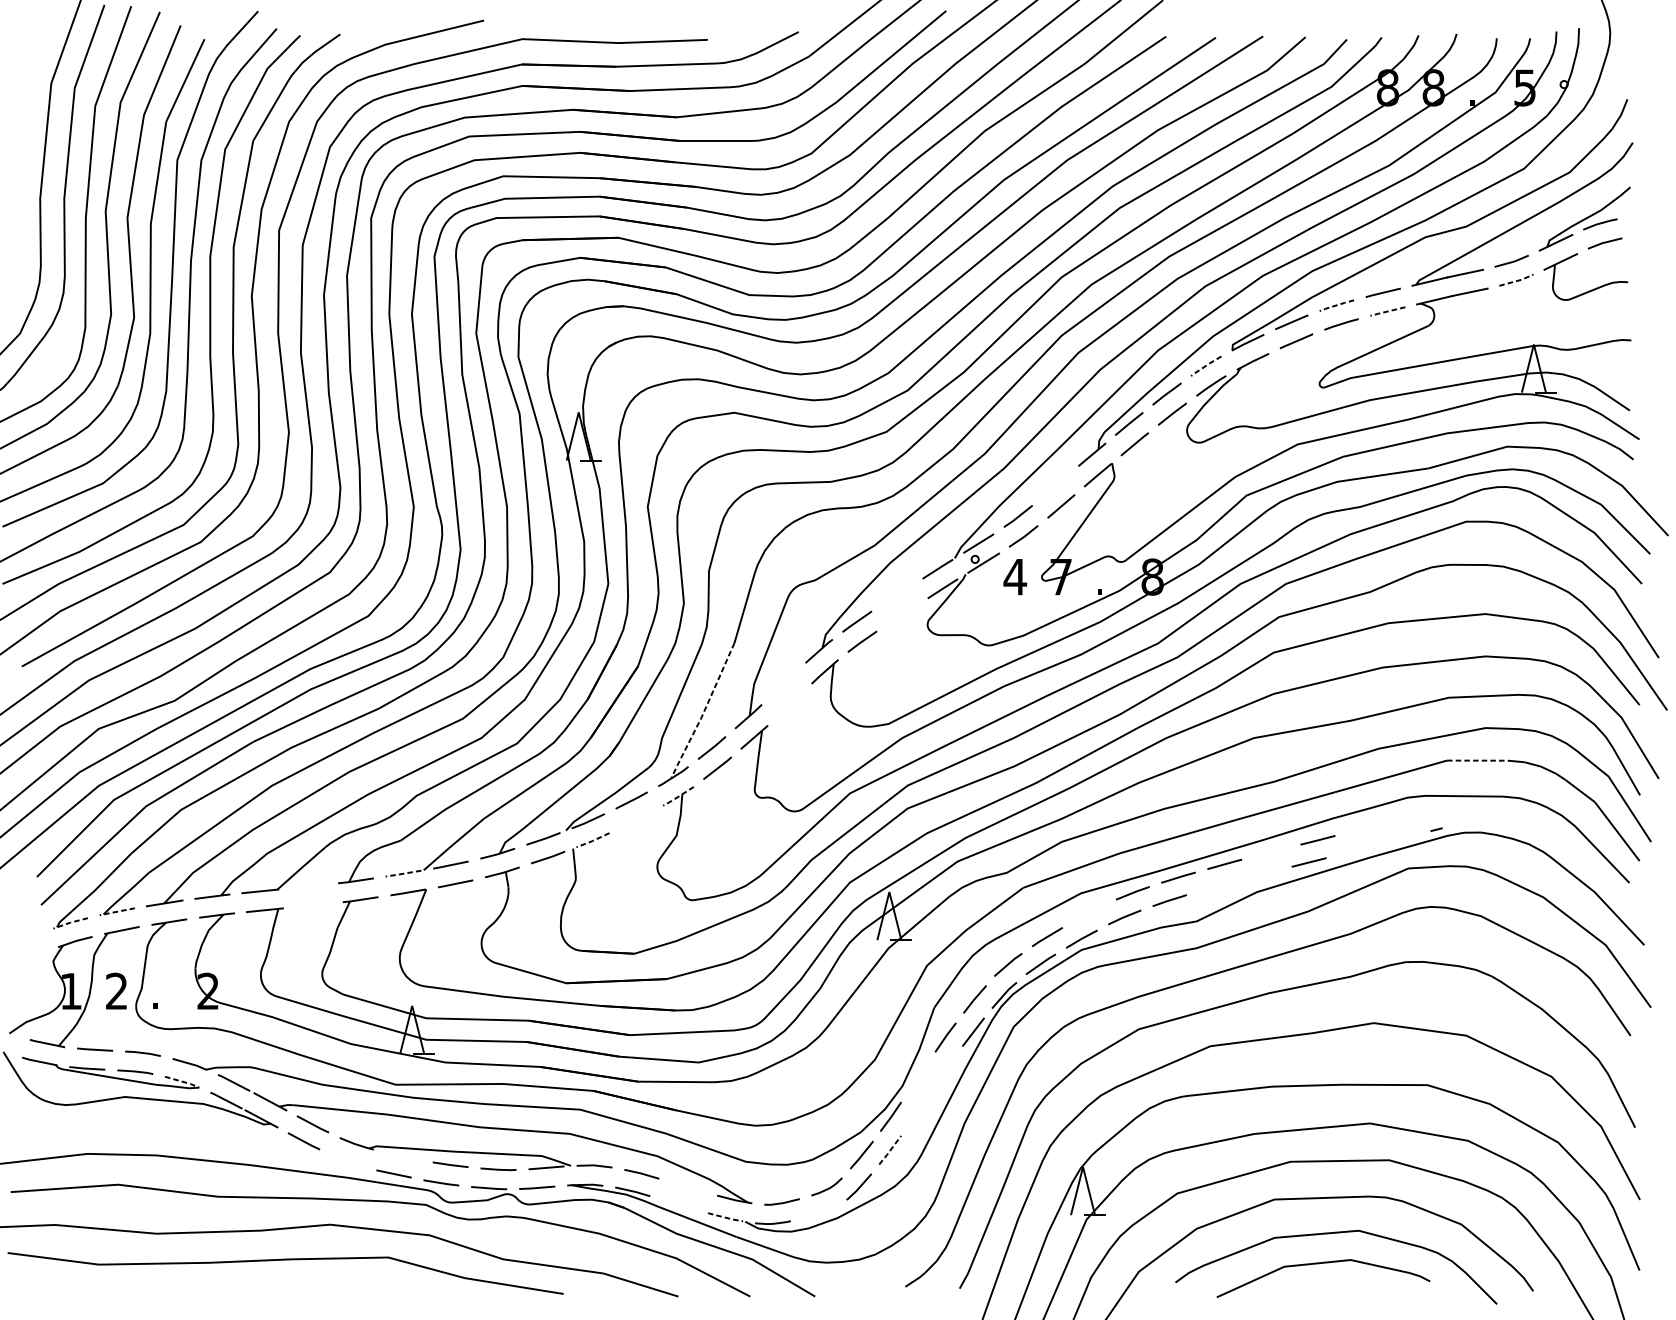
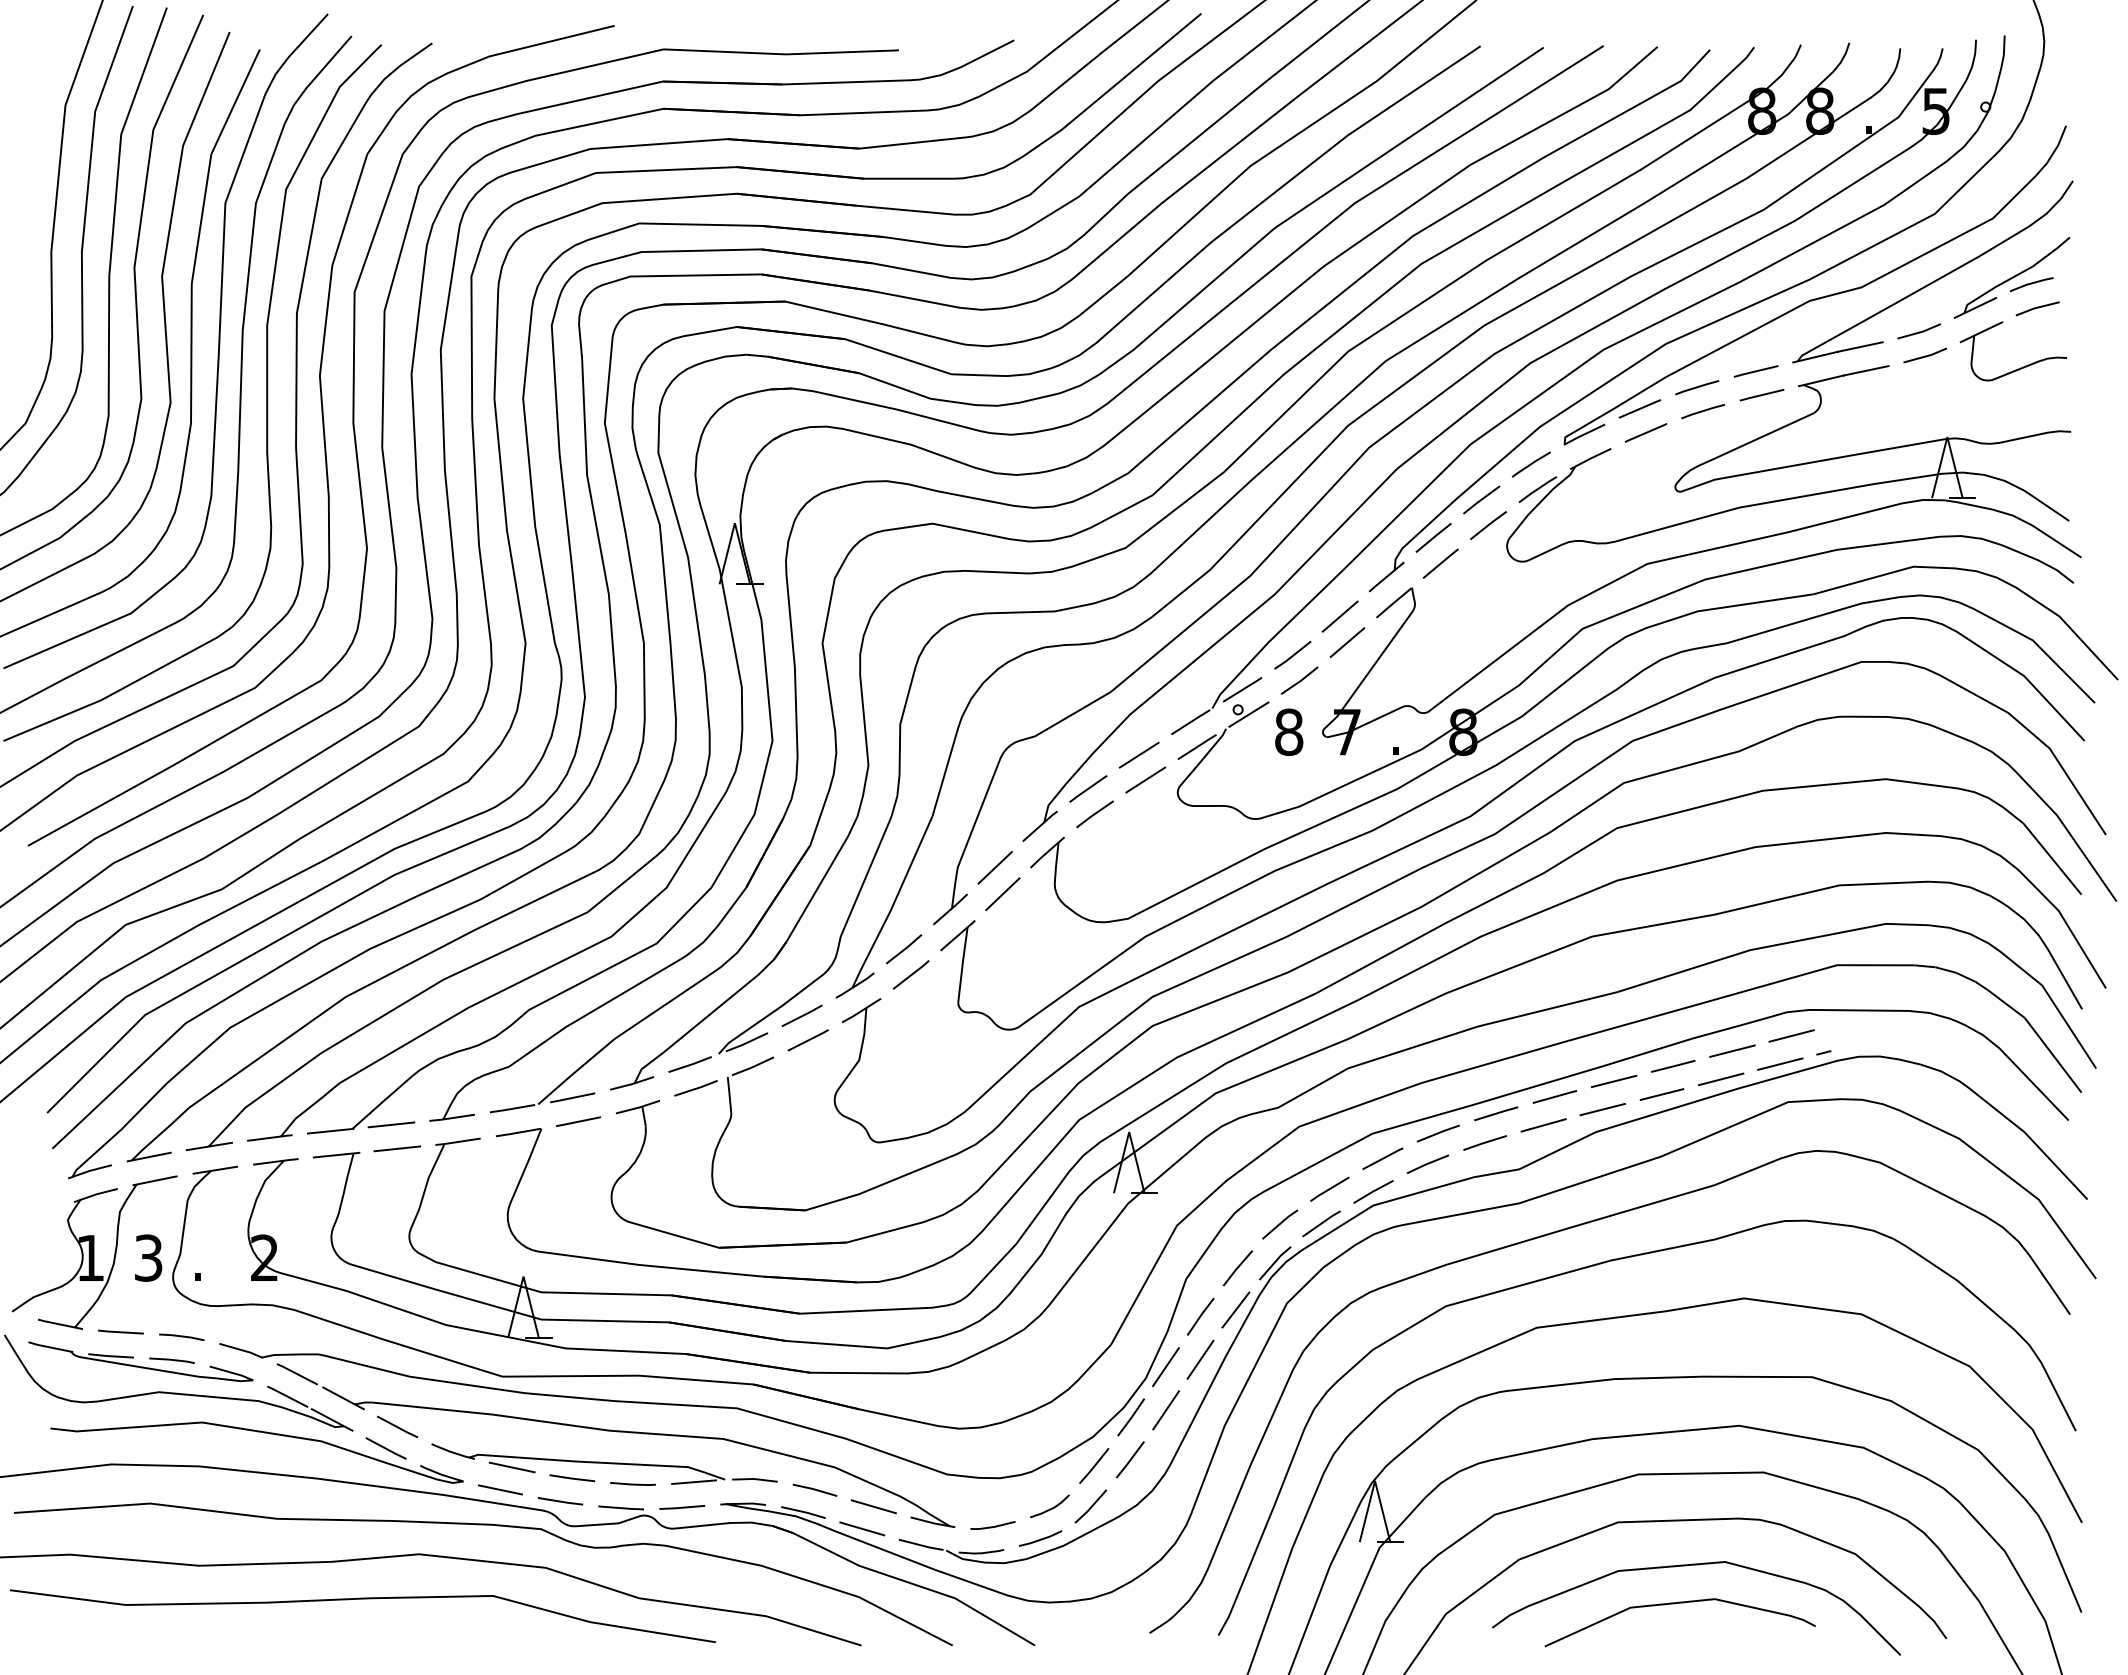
line: (1517, 281) -> (1926, 356), dashed -> solid
line: (1336, 305) -> (1696, 387), dashed -> solid
line: (1386, 311) -> (1760, 395), dashed -> solid
line: (1205, 366) -> (1530, 464), dashed -> solid
line: (1055, 485) -> (1339, 616), added
text: (1014, 576) -> (1288, 731), 4 -> 8
line: (896, 594) -> (1138, 754), added
line: (902, 614) -> (1145, 779), added
line: (783, 683) -> (994, 867), added
line: (789, 704) -> (1002, 894), added
line: (703, 712) -> (893, 904), dashed -> solid
line: (1477, 760) -> (1875, 965), dashed -> solid
line: (678, 797) -> (861, 1011), dashed -> solid
line: (1411, 815) -> (1791, 1035), added
line: (635, 819) -> (807, 1040), added
line: (1364, 827) -> (1732, 1050), added
line: (1402, 838) -> (1780, 1063), added
line: (592, 841) -> (752, 1067), dashed -> solid
line: (1355, 850) -> (1720, 1079), added
line: (1270, 852) -> (1613, 1081), added
line: (403, 873) -> (512, 1108), dashed -> solid
line: (1262, 874) -> (1602, 1109), added
line: (308, 886) -> (391, 1124), added
line: (1215, 886) -> (1543, 1125), added
line: (312, 905) -> (397, 1148), added
line: (117, 911) -> (149, 1156), dashed -> solid
line: (1088, 912) -> (1382, 1158), added
line: (70, 922) -> (89, 1170), dashed -> solid
text: (116, 990) -> (148, 1257), 2 -> 3
line: (945, 1071) -> (1200, 1359), added
line: (917, 1077) -> (1165, 1367), added
line: (182, 1081) -> (232, 1372), dashed -> solid
line: (917, 1111) -> (1165, 1410), added
part: (202, 1128) -> (257, 1432), added
line: (890, 1150) -> (1130, 1459), dashed -> solid
line: (402, 1156) -> (511, 1467), added
line: (687, 1187) -> (873, 1506), added
line: (679, 1204) -> (862, 1528), added
line: (819, 1212) -> (1040, 1538), added
line: (725, 1217) -> (921, 1545), dashed -> solid

